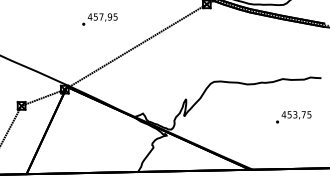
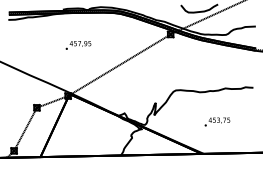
text: (99, 19) -> (78, 45), moved
text: (293, 116) -> (217, 121), moved

